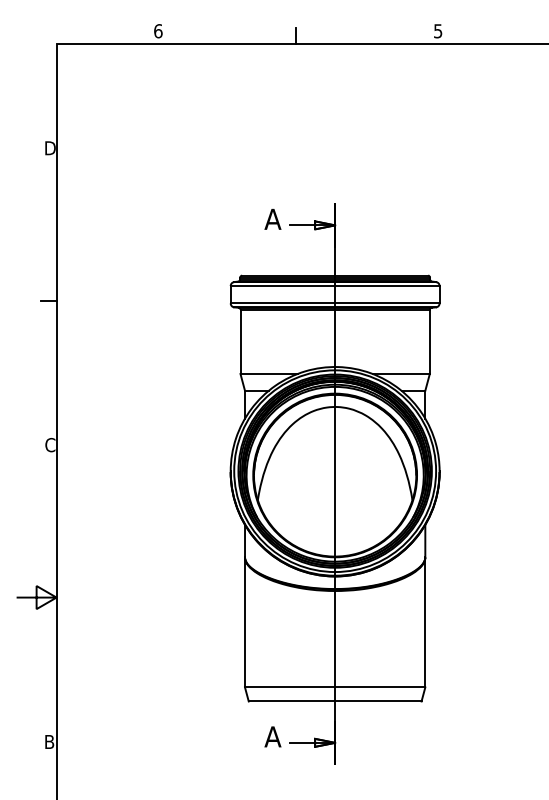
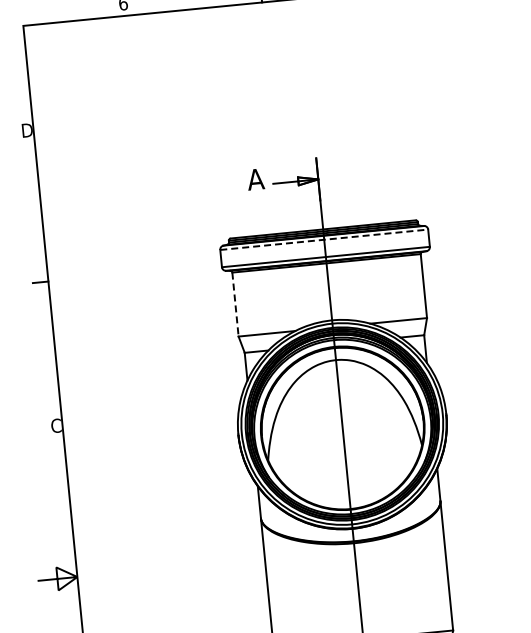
line: (335, 286) -> (324, 240), solid -> dashed
line: (240, 342) -> (235, 305), solid -> dashed

